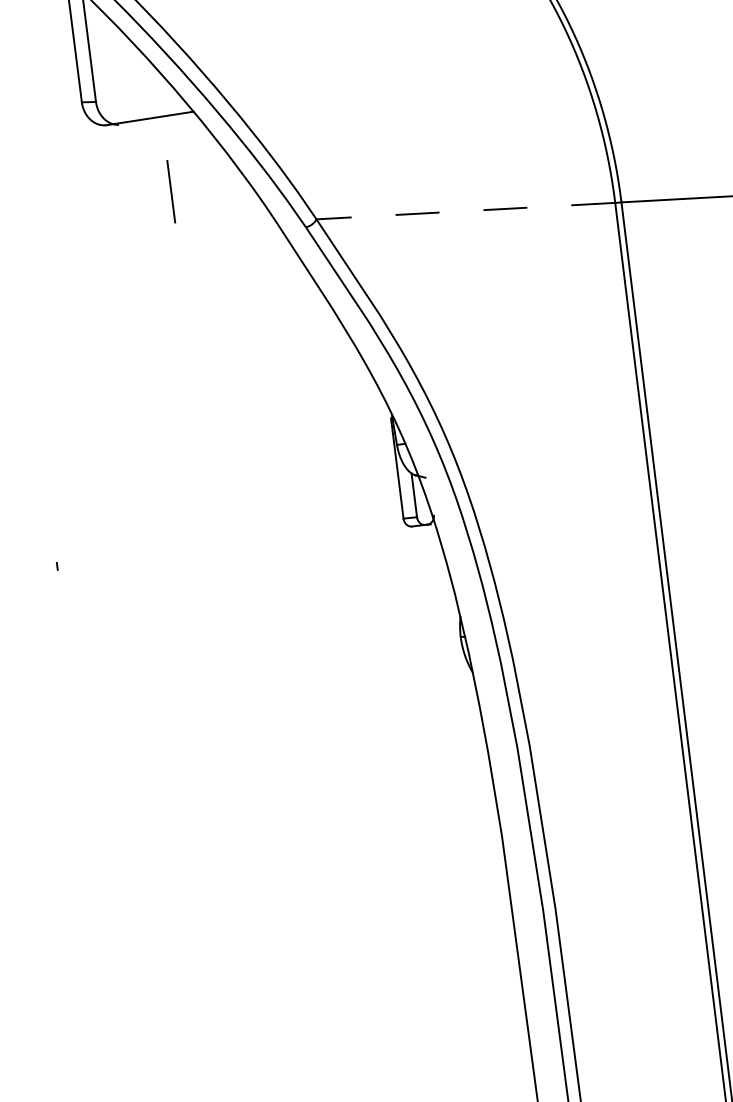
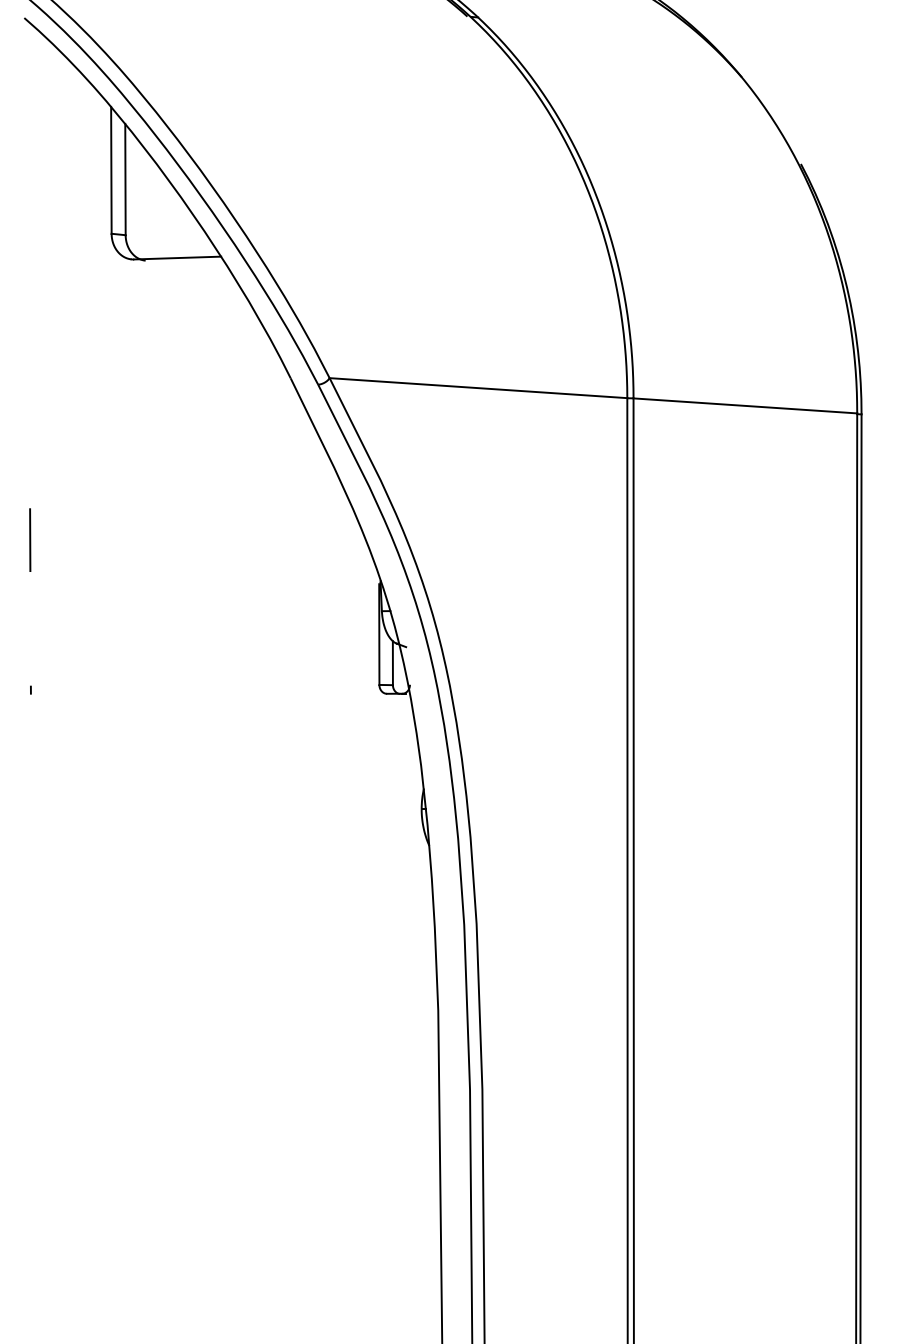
line: (171, 191) -> (30, 539), moved
line: (464, 211) -> (477, 388), dashed -> solid

